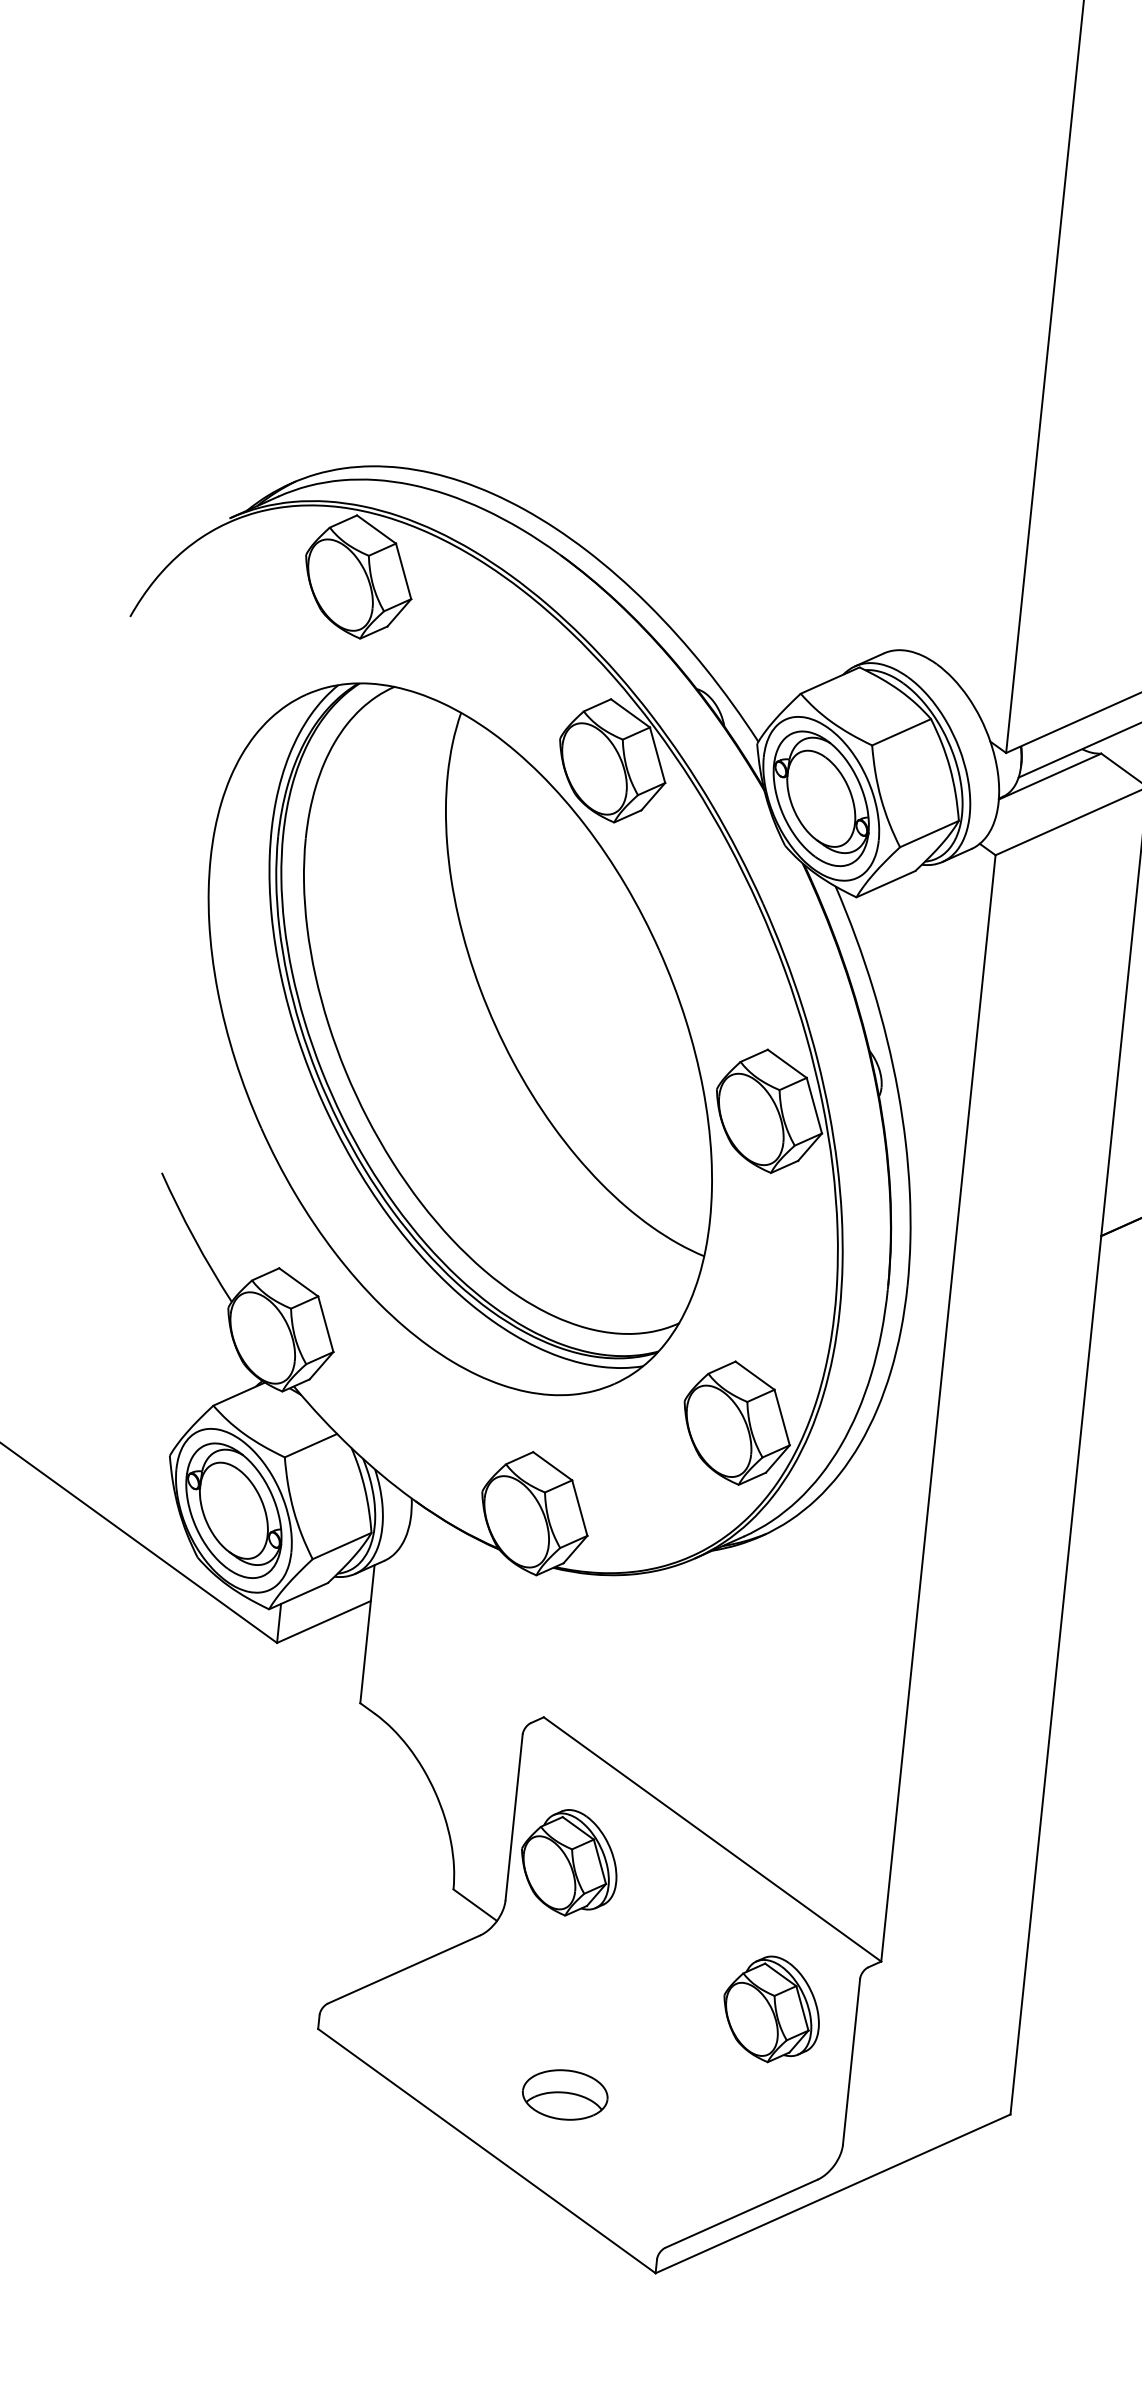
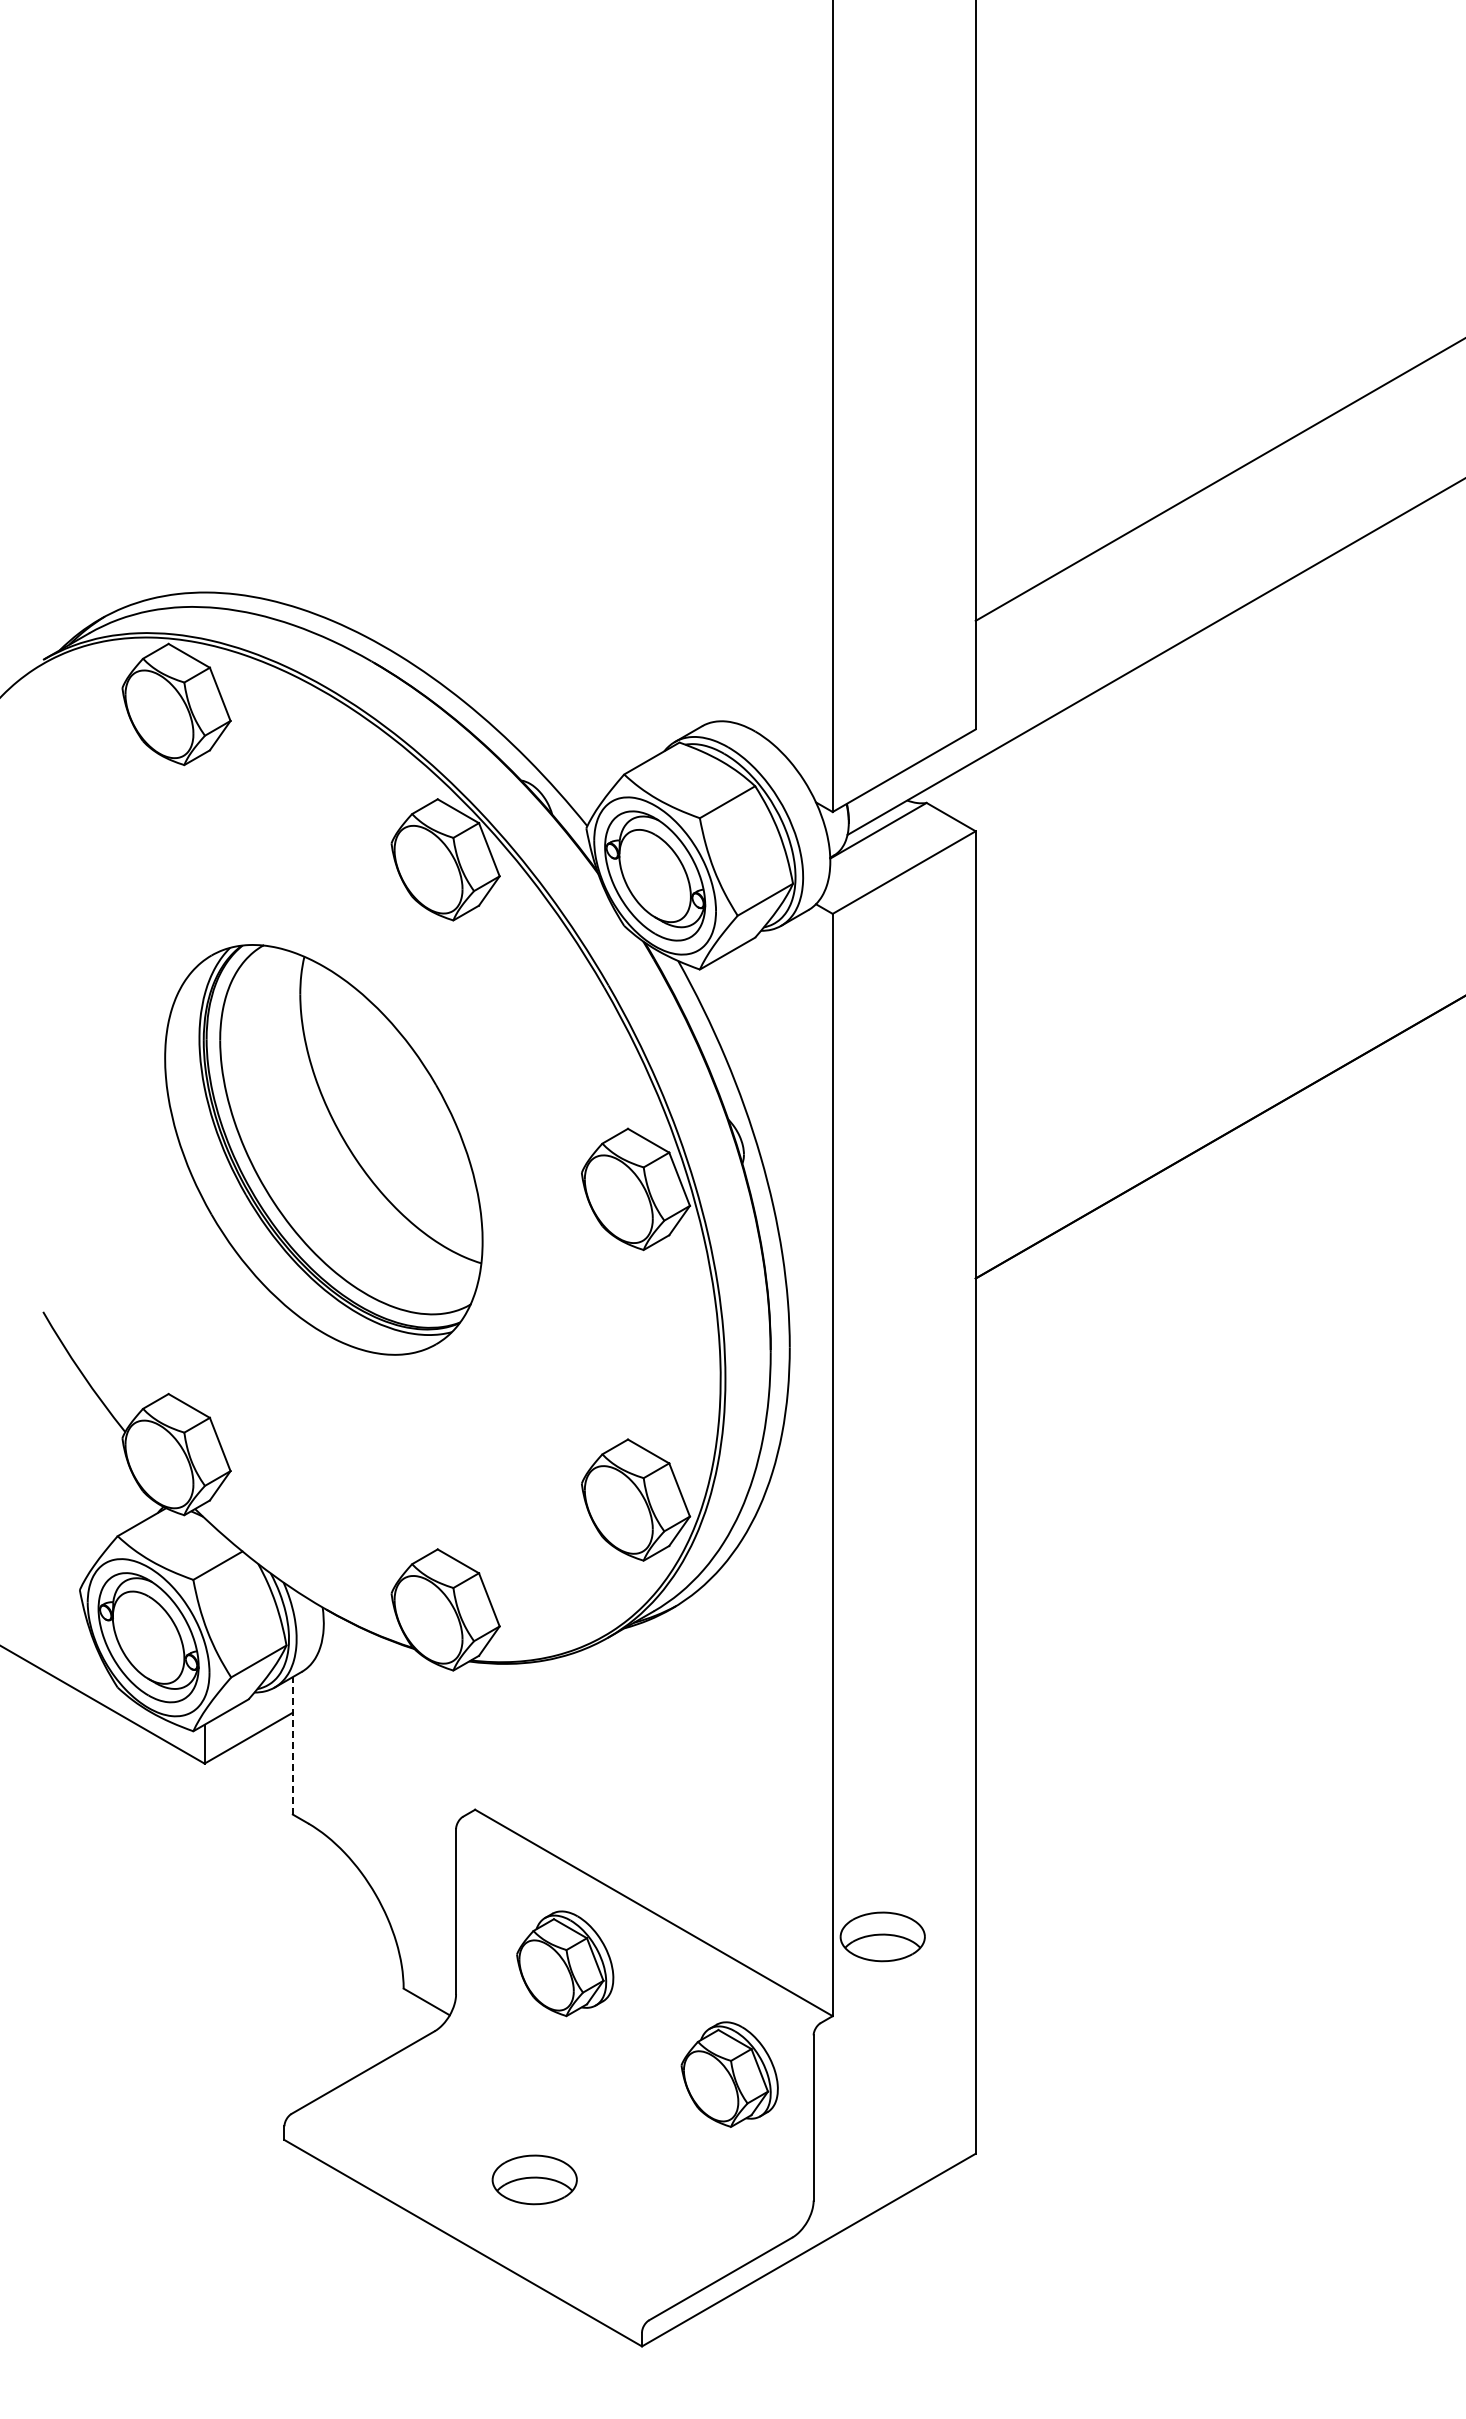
part: (460, 1038) -> (323, 1149), size x0.6
line: (367, 1633) -> (292, 1745), solid -> dashed
part: (569, 1862) -> (565, 1963), moved
part: (939, 1886) -> (882, 1936), added

